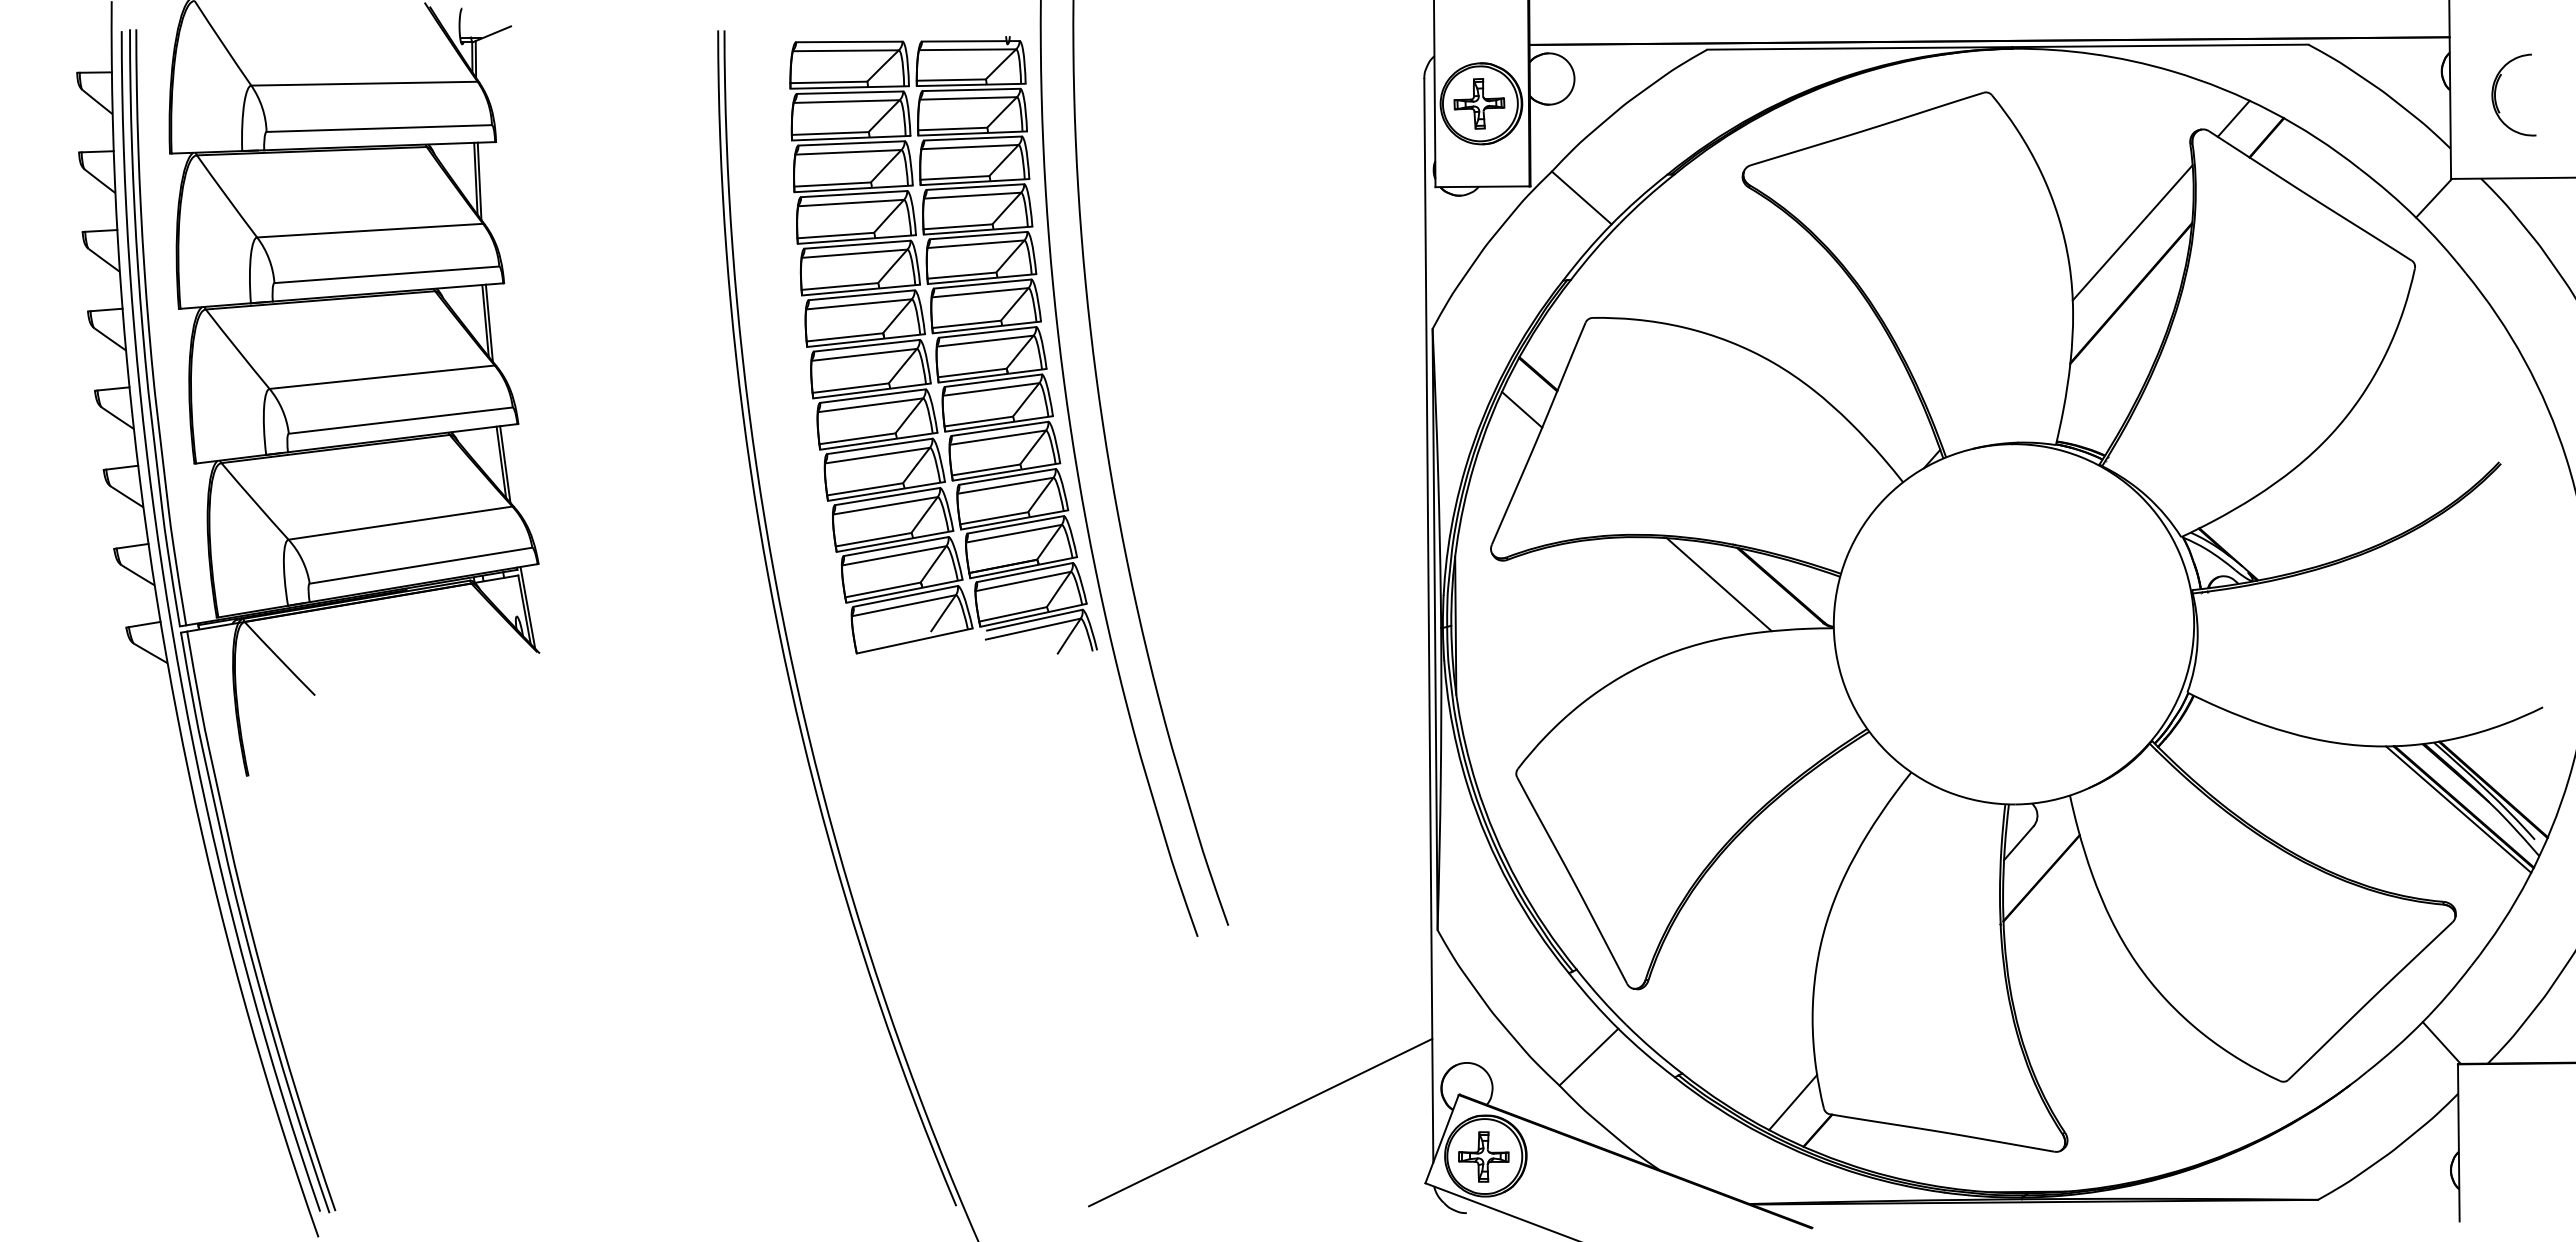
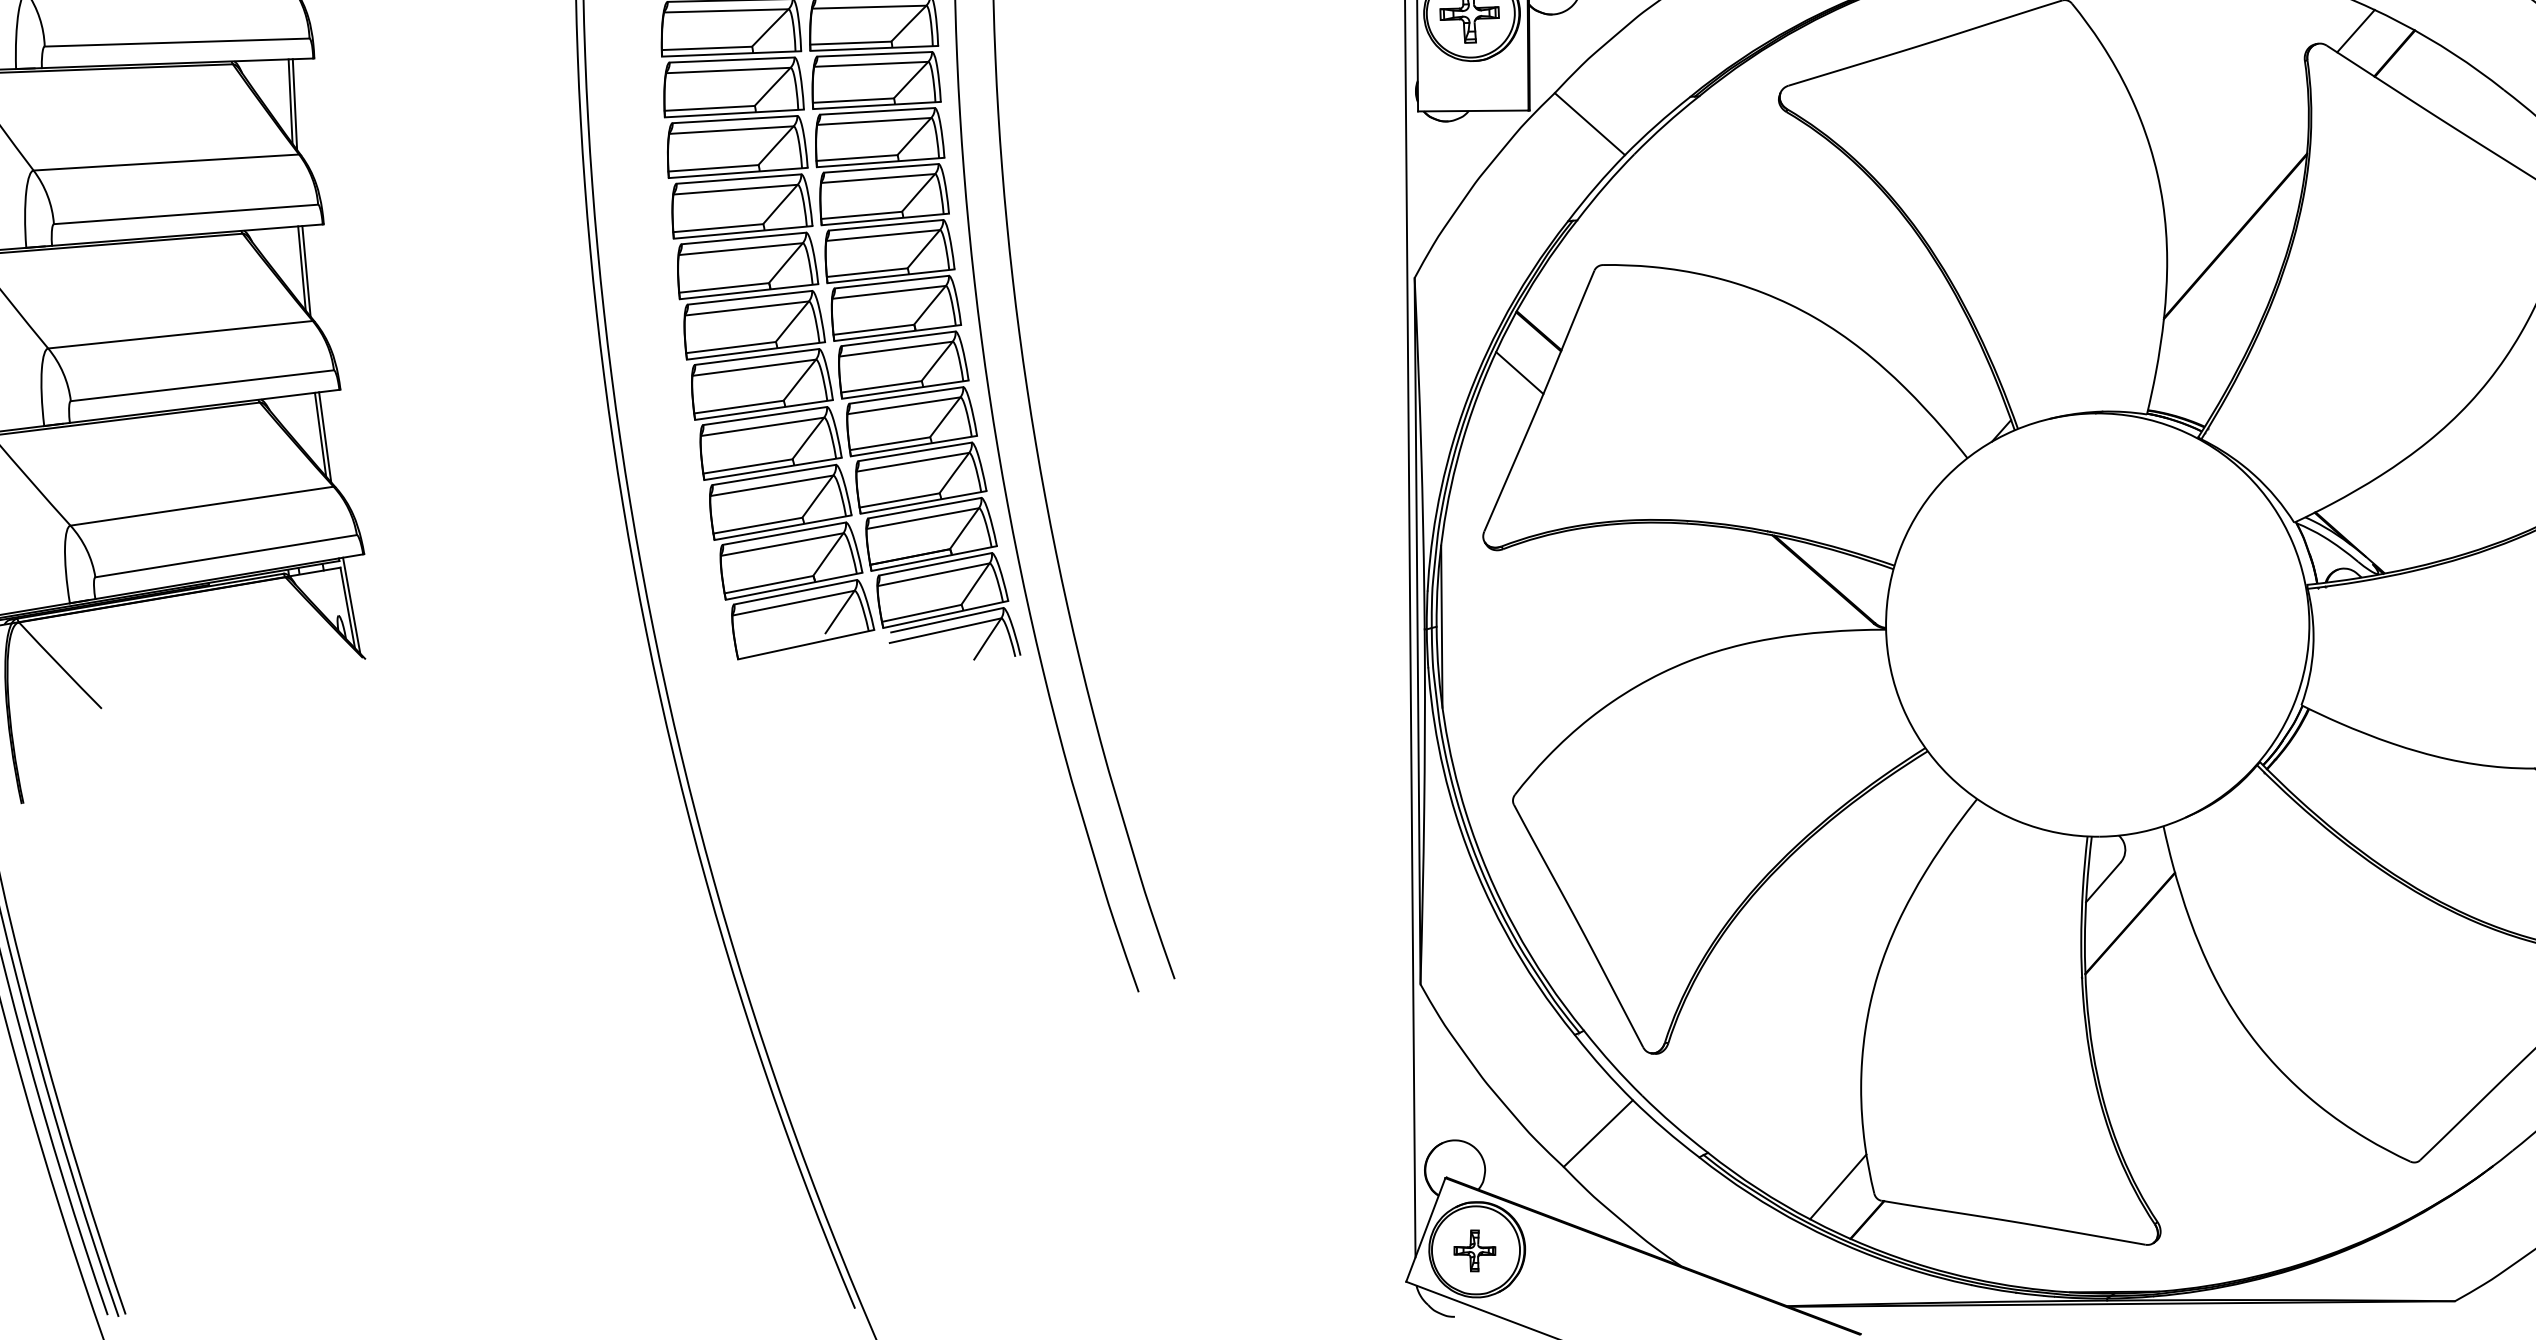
line: (2132, 232) -> (2236, 164), removed
line: (1718, 584) -> (1750, 578), removed
line: (1260, 1122) -> (1212, 1210), removed
part: (1483, 1156) -> (1474, 1250), size x0.7

